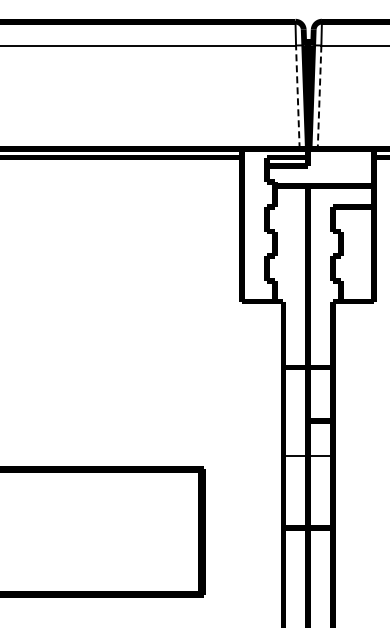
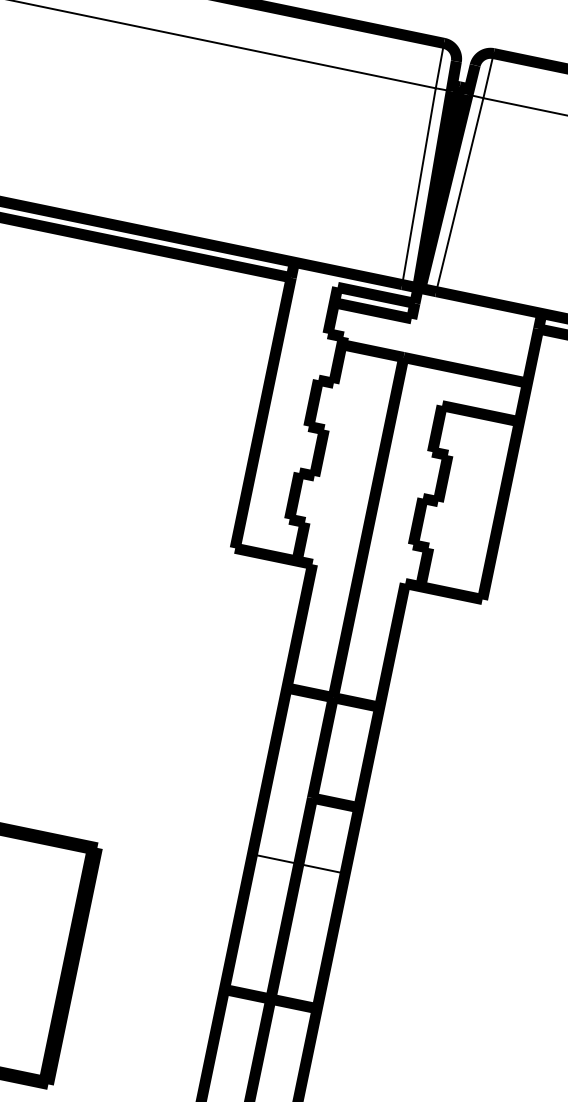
line: (297, 97) -> (418, 186), dashed -> solid
line: (319, 97) -> (459, 195), dashed -> solid

